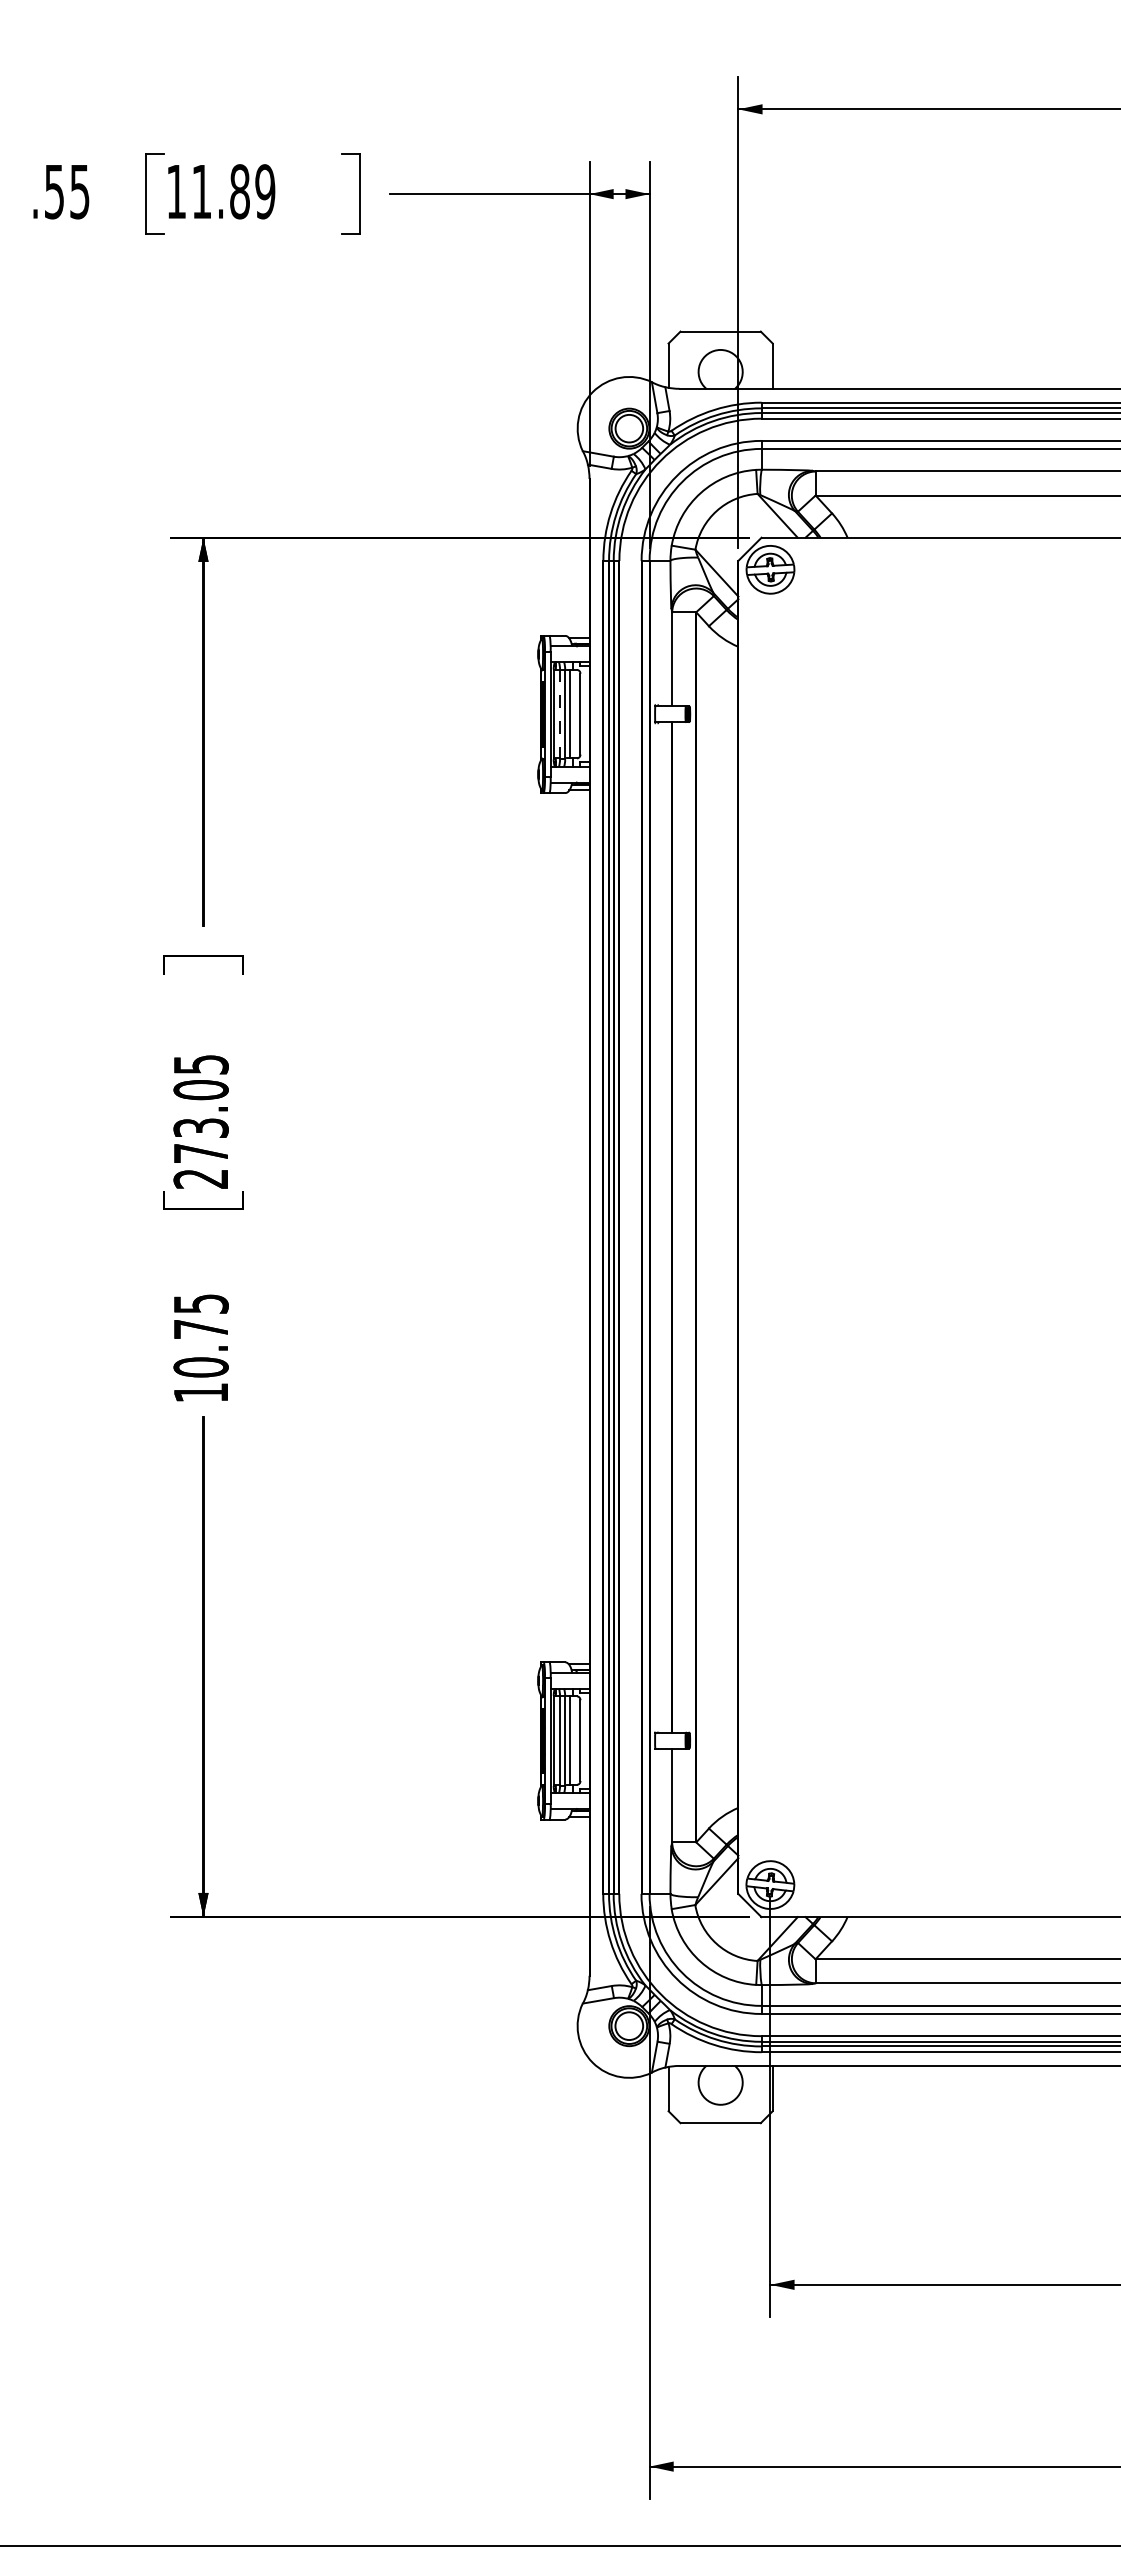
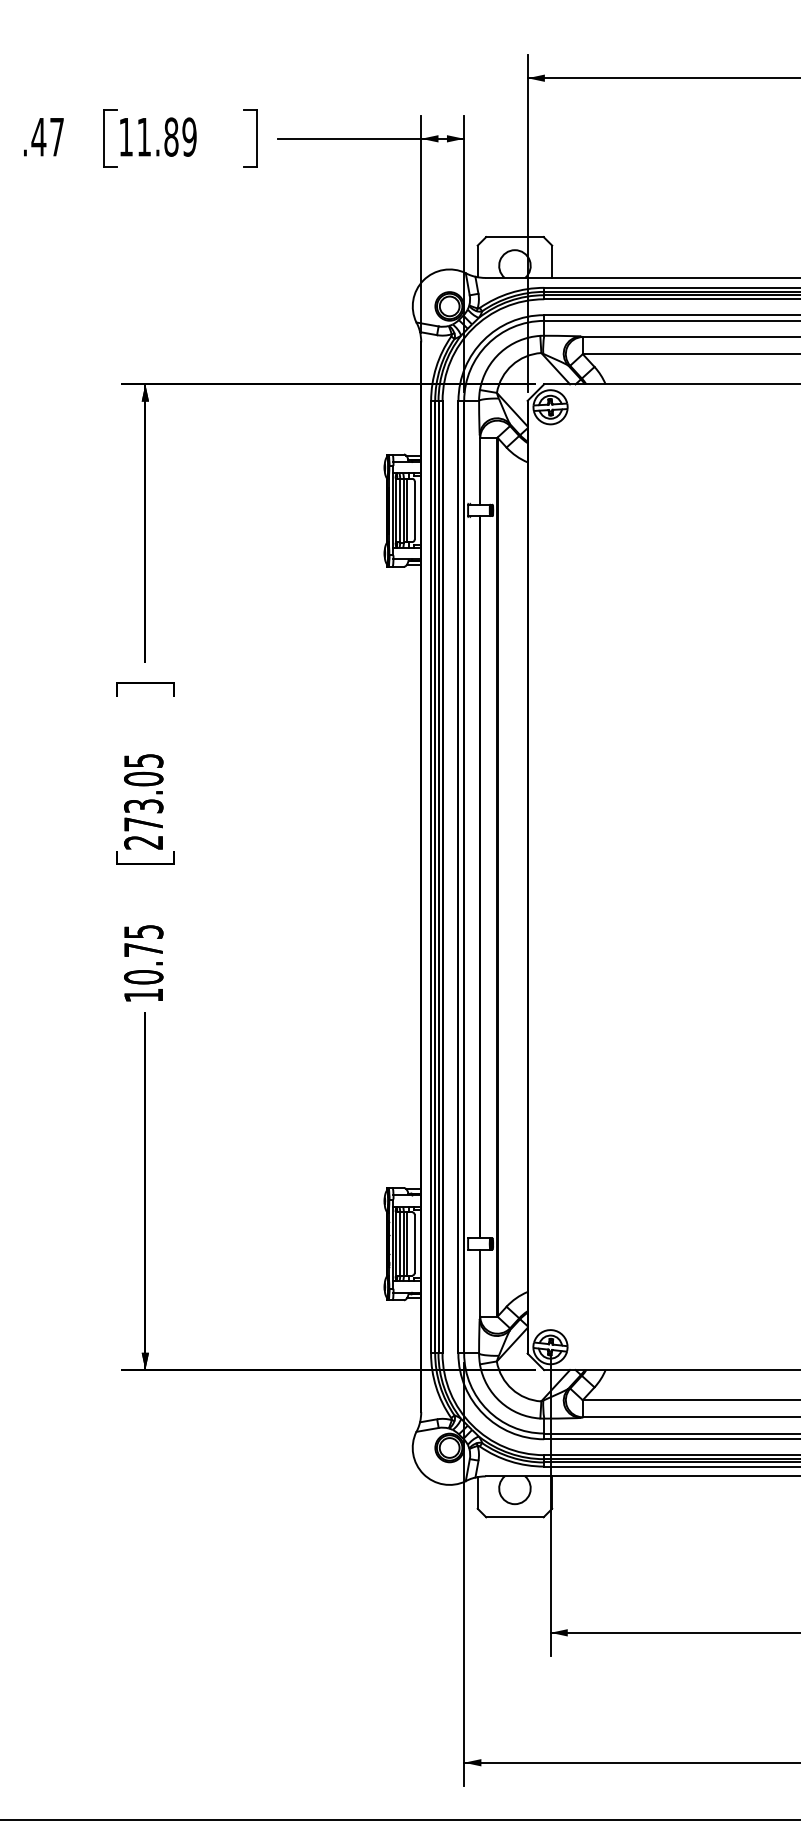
text: (66, 192) -> (47, 137), .55 -> .47
line: (560, 714) -> (400, 510), dashed -> solid

